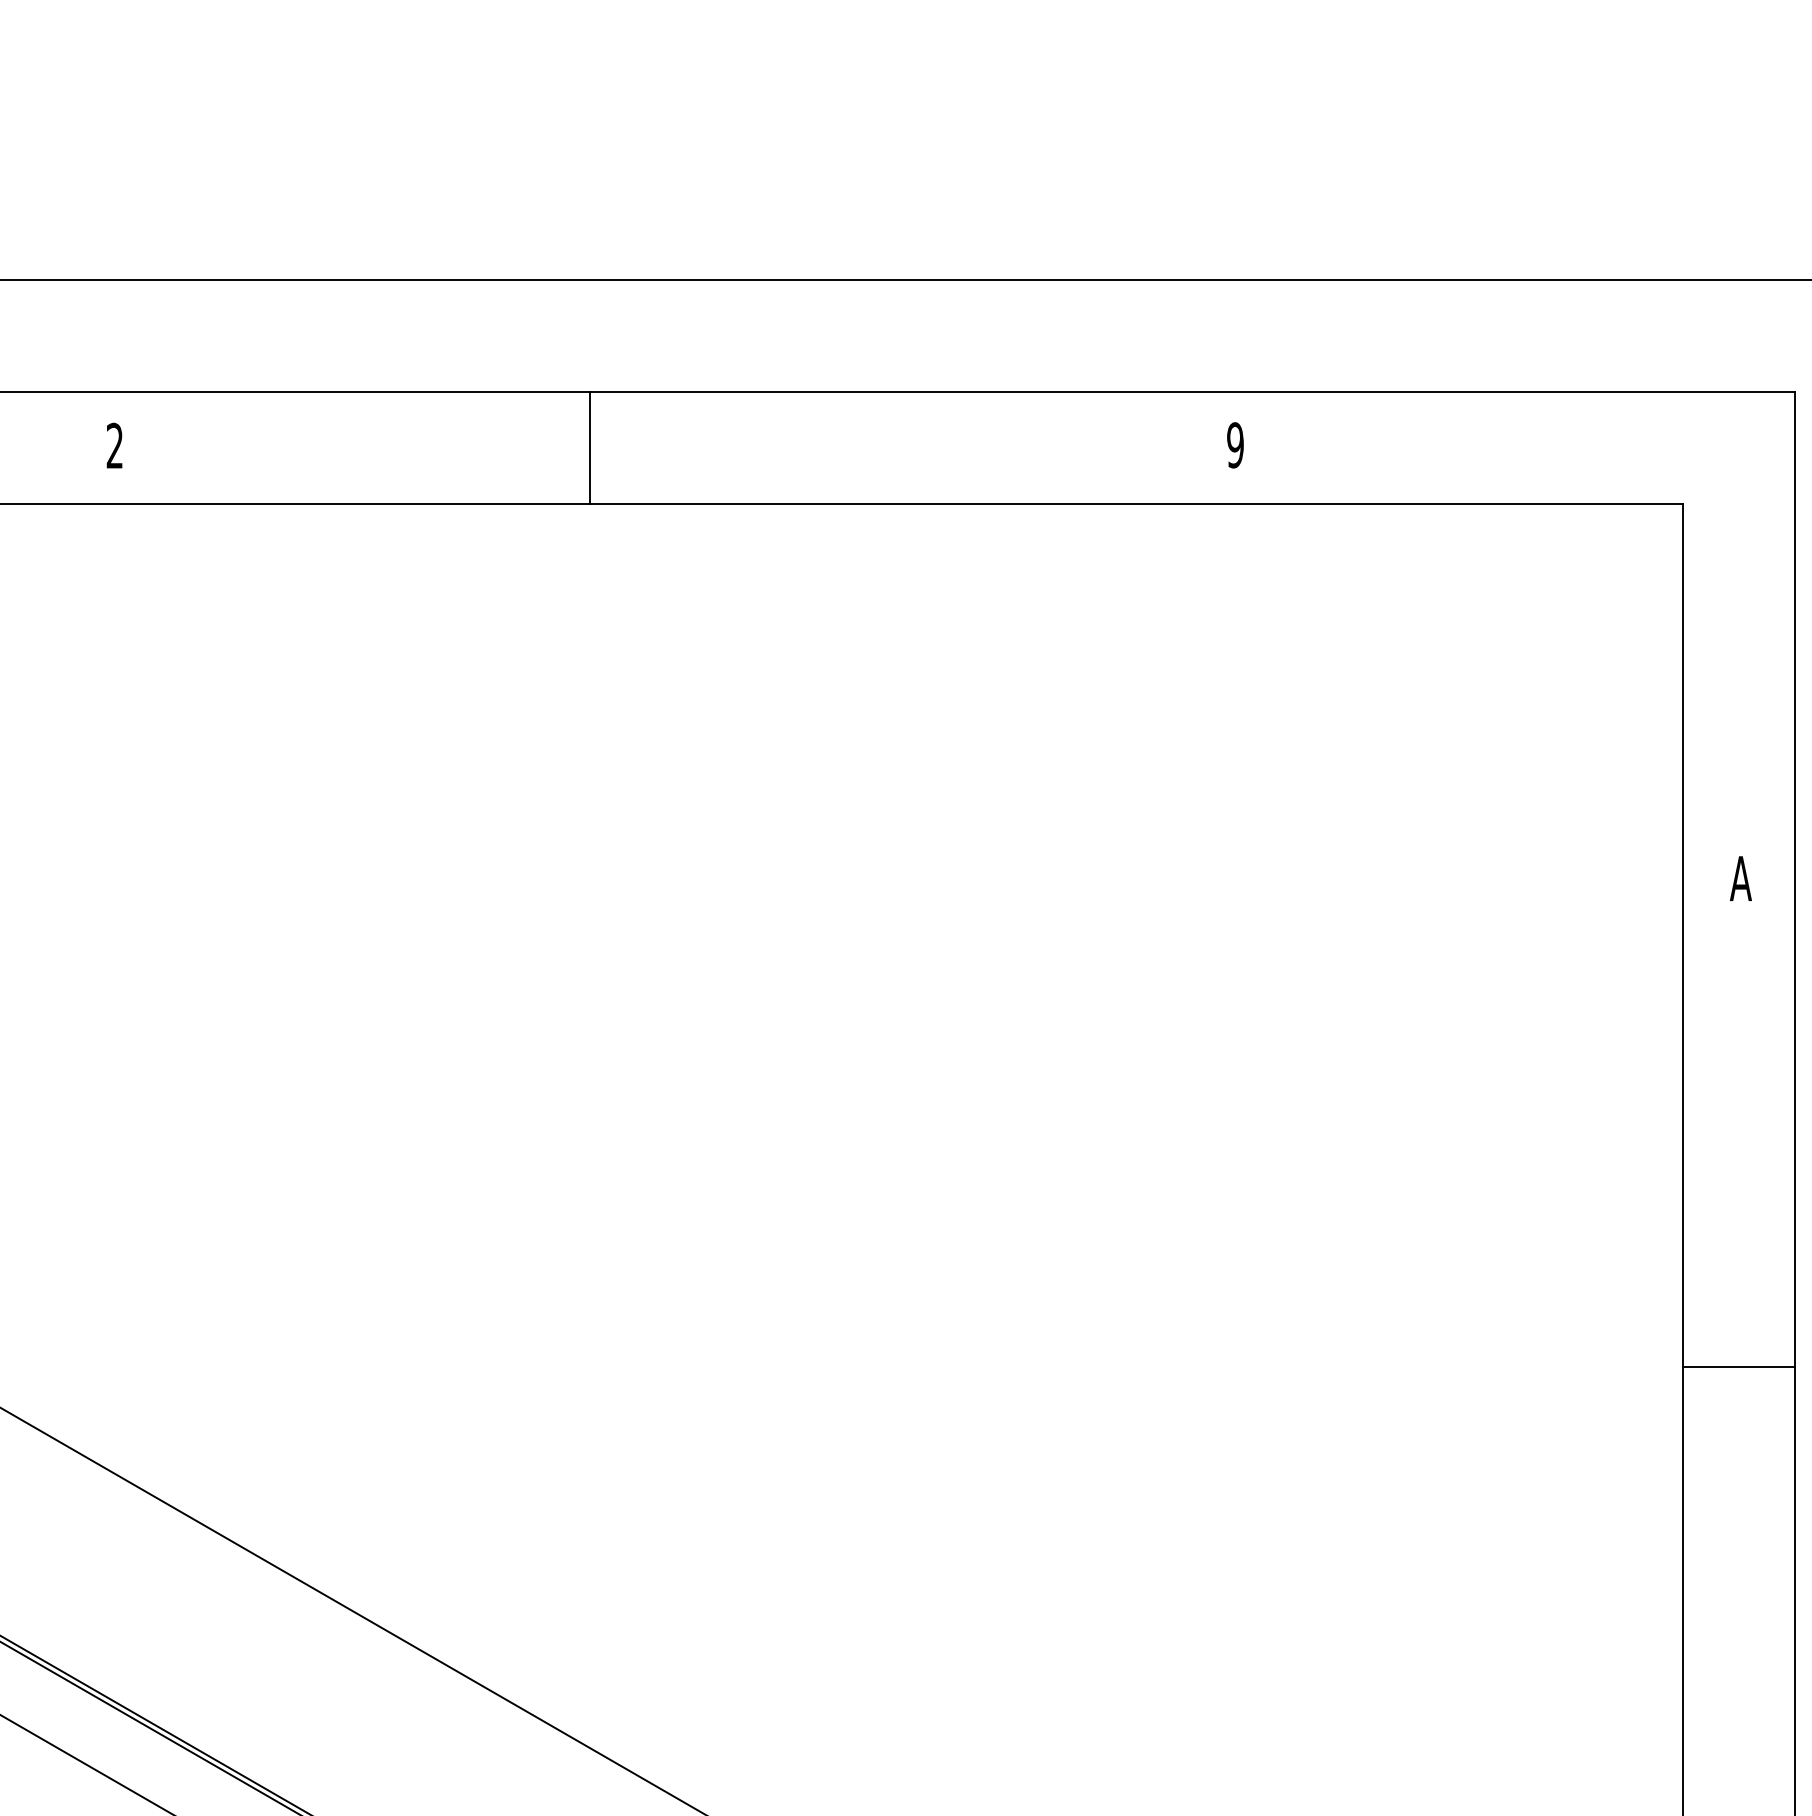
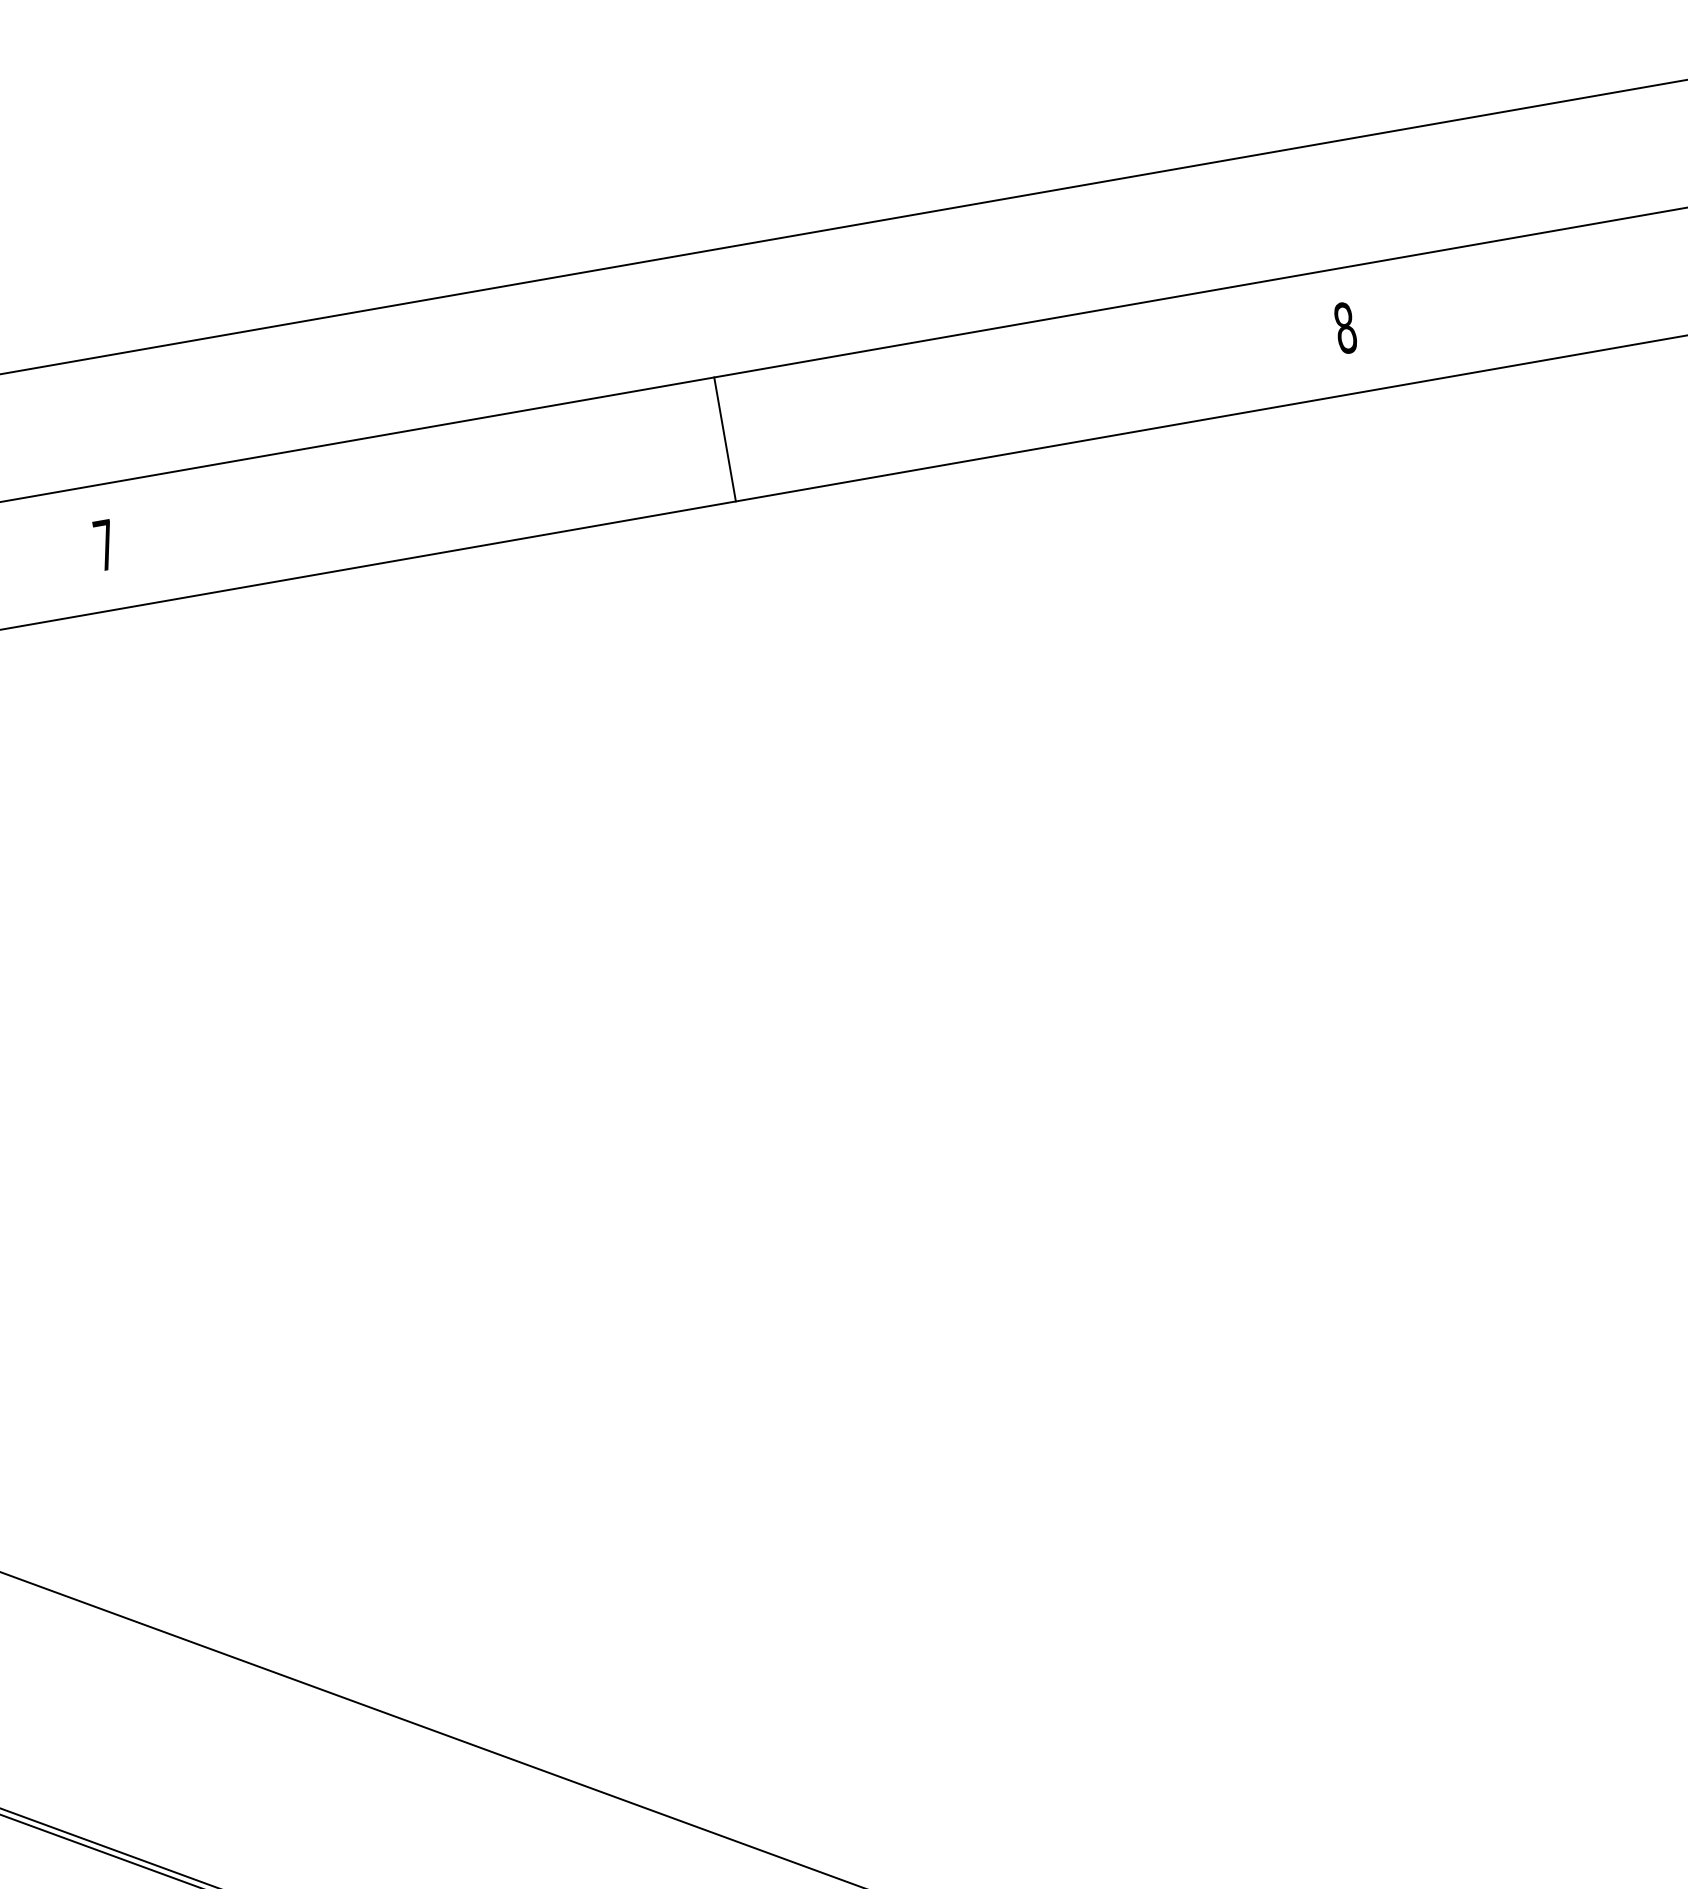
text: (114, 445) -> (104, 544), 2 -> 7
text: (1235, 445) -> (1345, 328), 9 -> 8
line: (589, 448) -> (725, 439), moved

